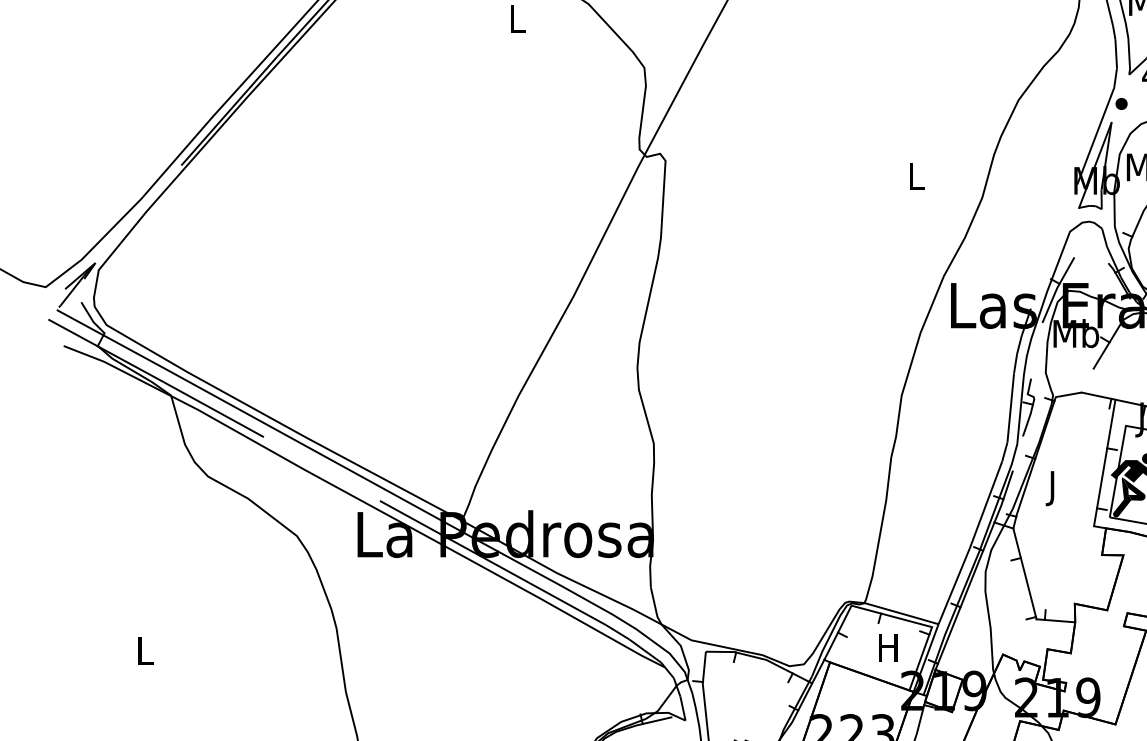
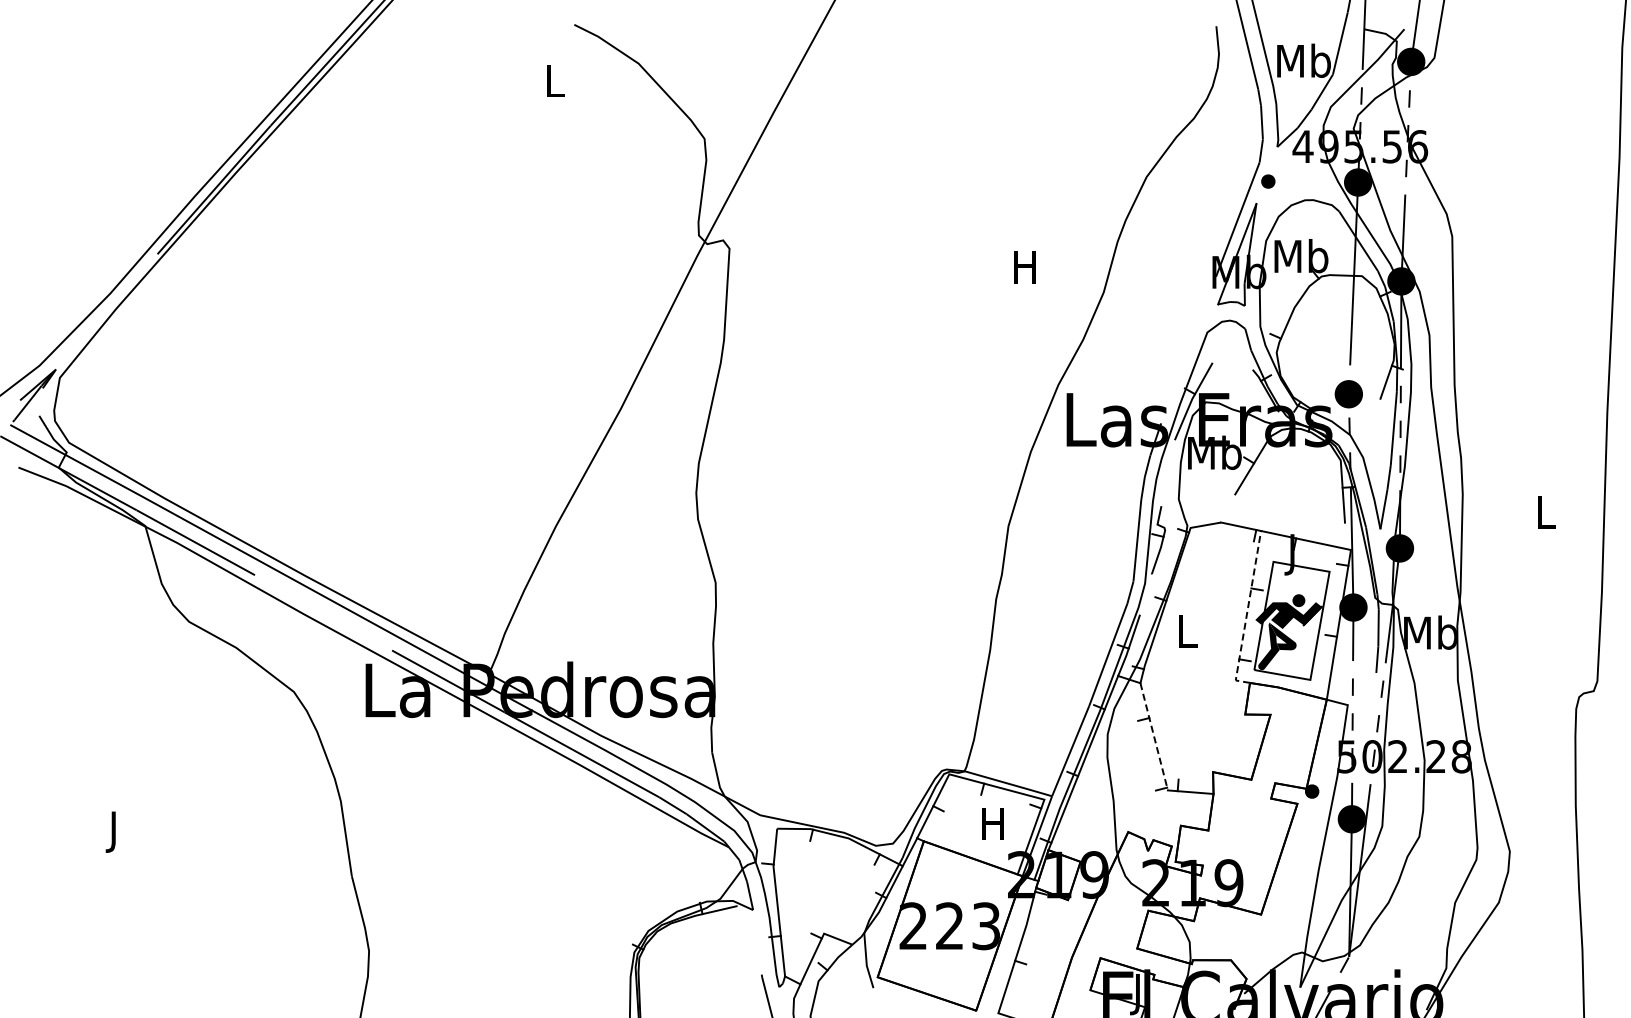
text: (915, 176) -> (1024, 267), L -> H
line: (1103, 469) -> (1247, 613), solid -> dashed
text: (1053, 488) -> (1187, 635), J -> L
line: (1025, 574) -> (1154, 737), solid -> dashed
text: (144, 654) -> (114, 831), L -> J

